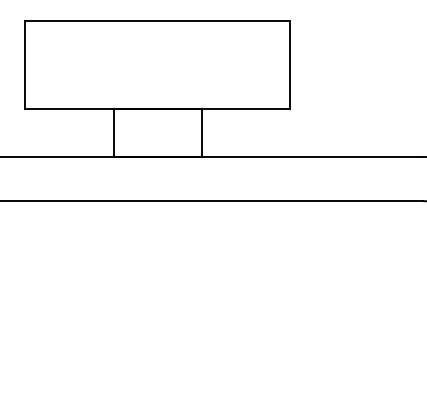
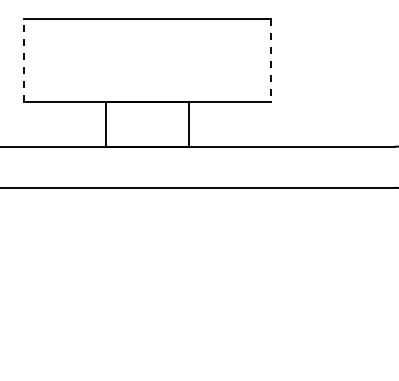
line: (25, 64) -> (23, 60), solid -> dashed
line: (290, 65) -> (271, 61), solid -> dashed

